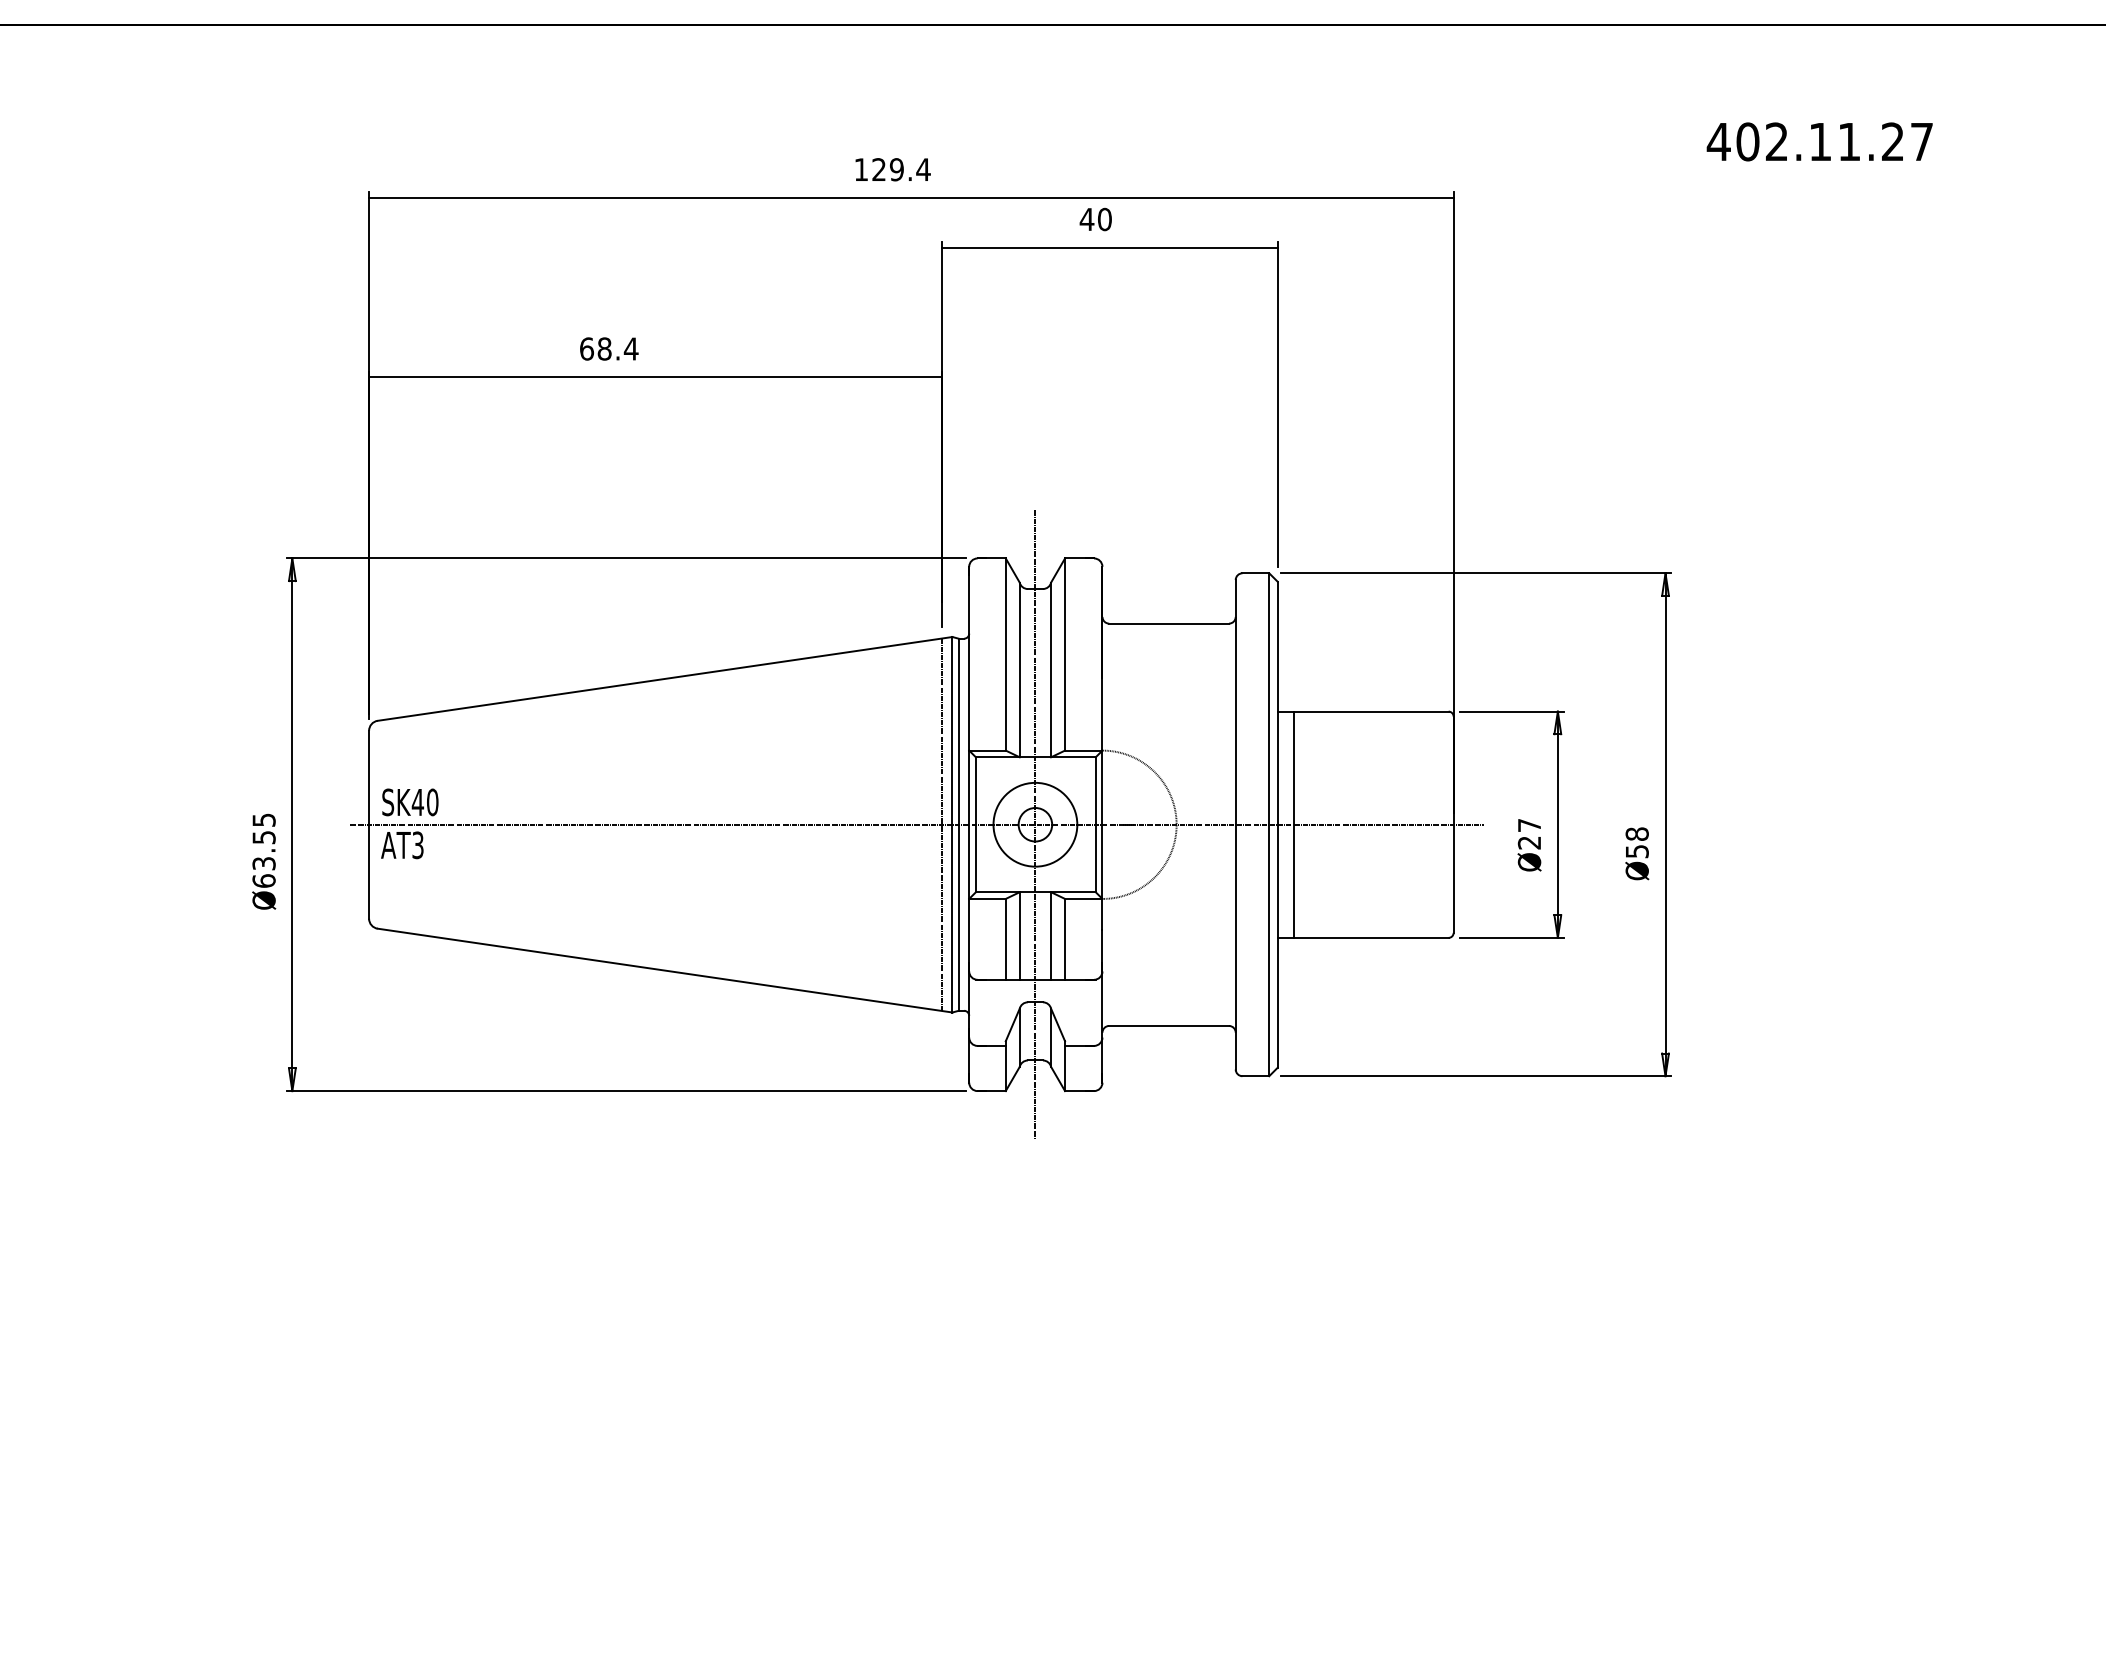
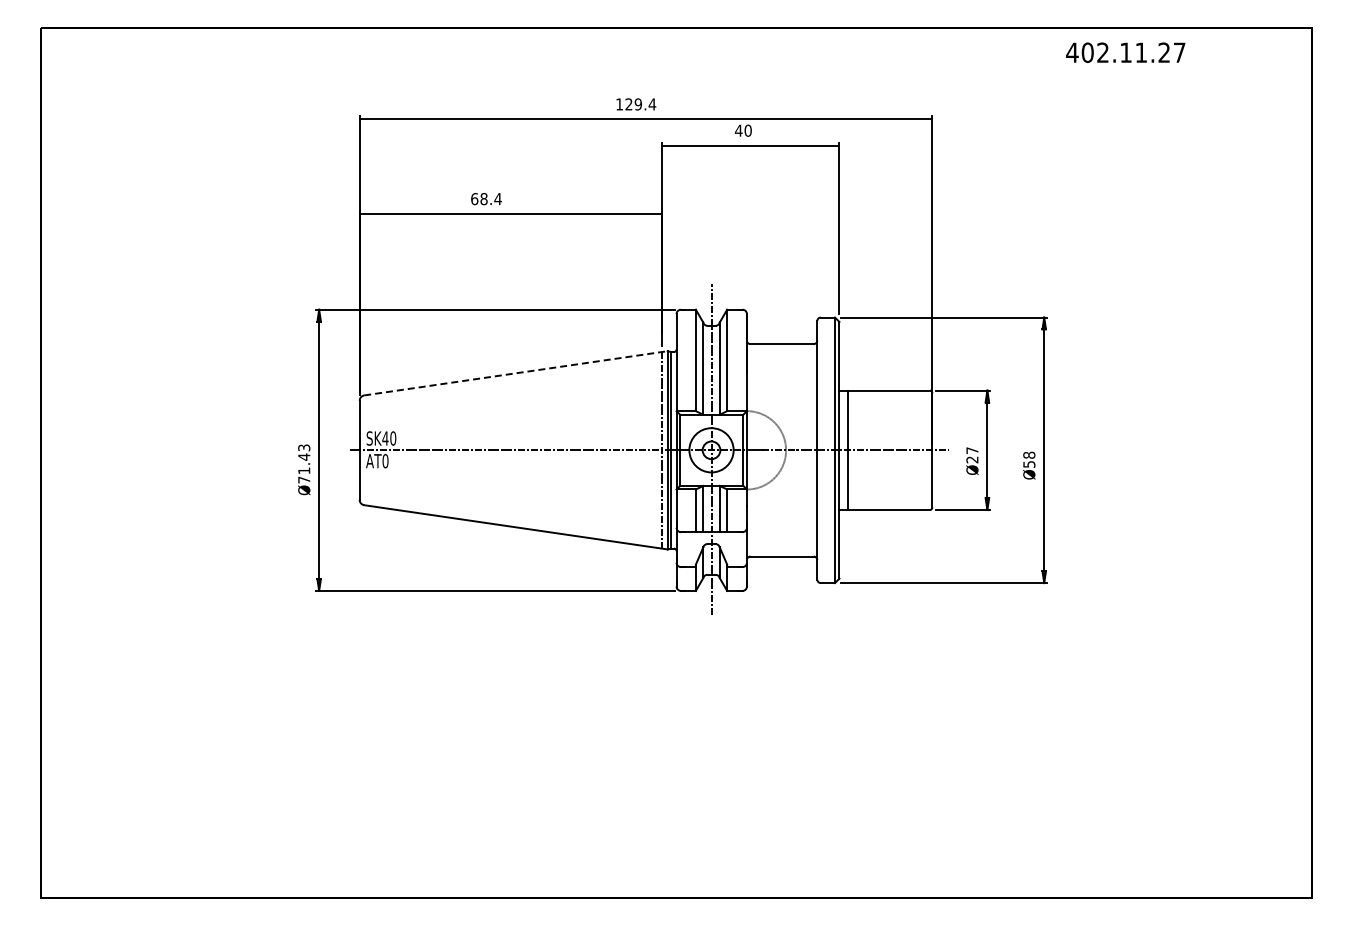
text: (1819, 141) -> (1125, 52), moved
line: (666, 679) -> (516, 373), solid -> dashed
text: (417, 845) -> (385, 461), AT3 -> AT0
text: (264, 849) -> (304, 463), Ø63.55 -> Ø71.43

